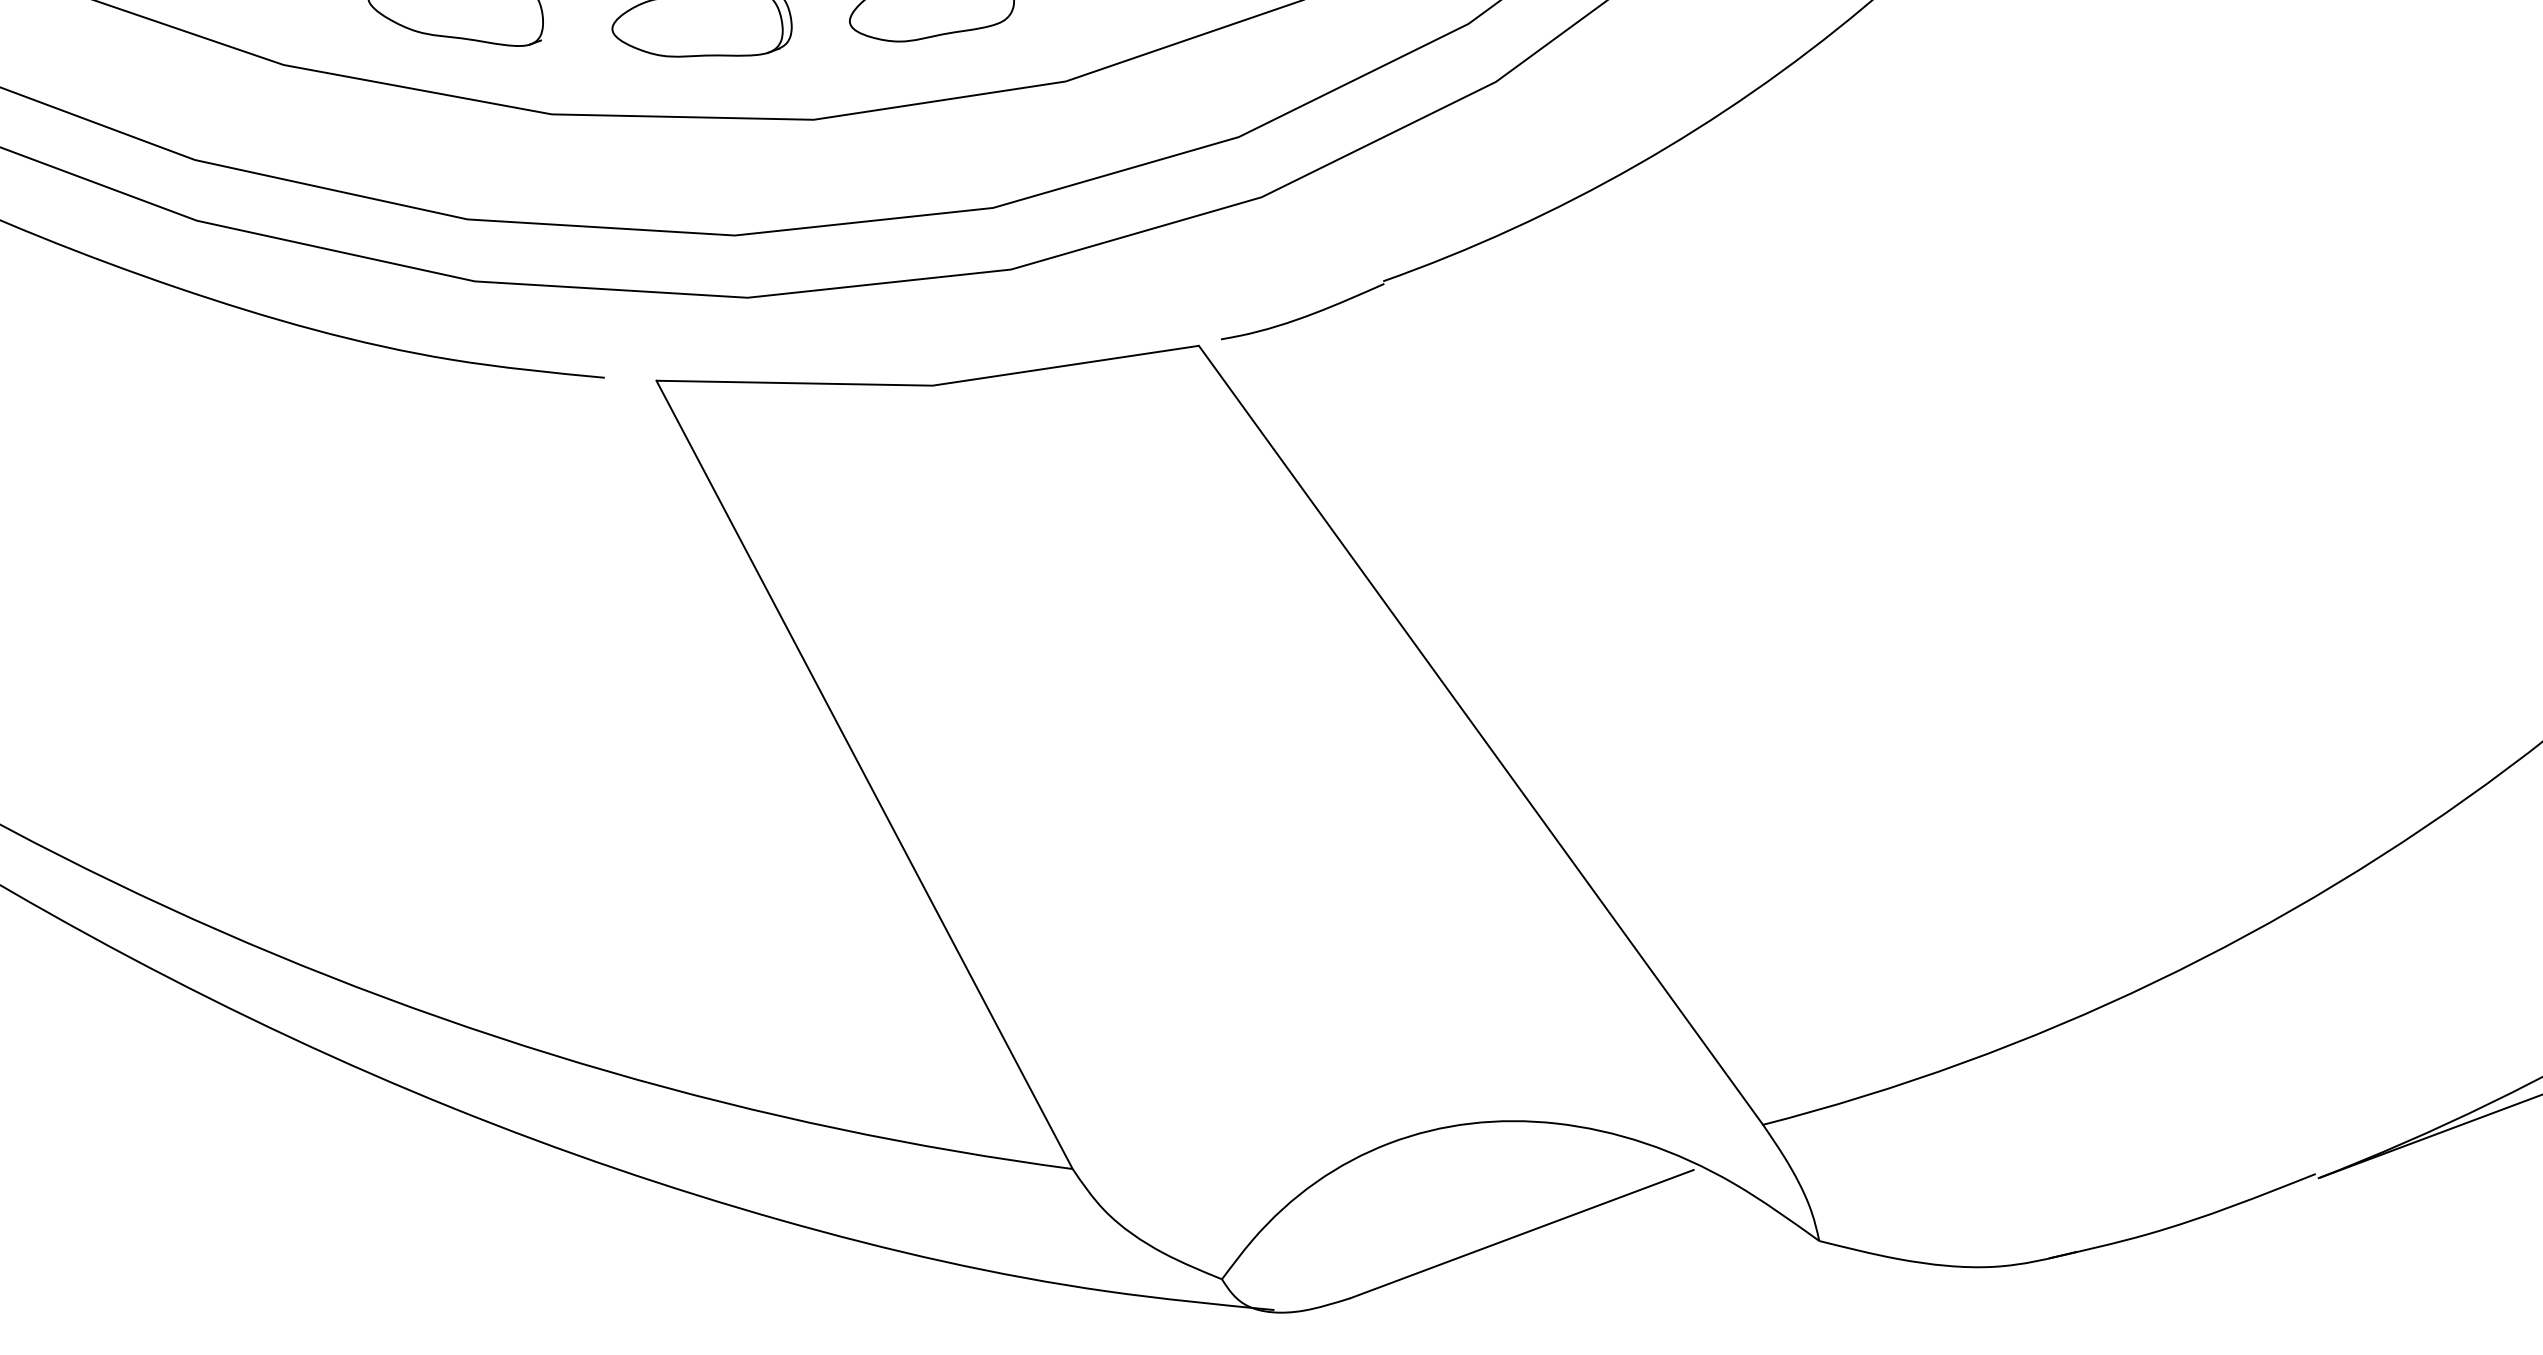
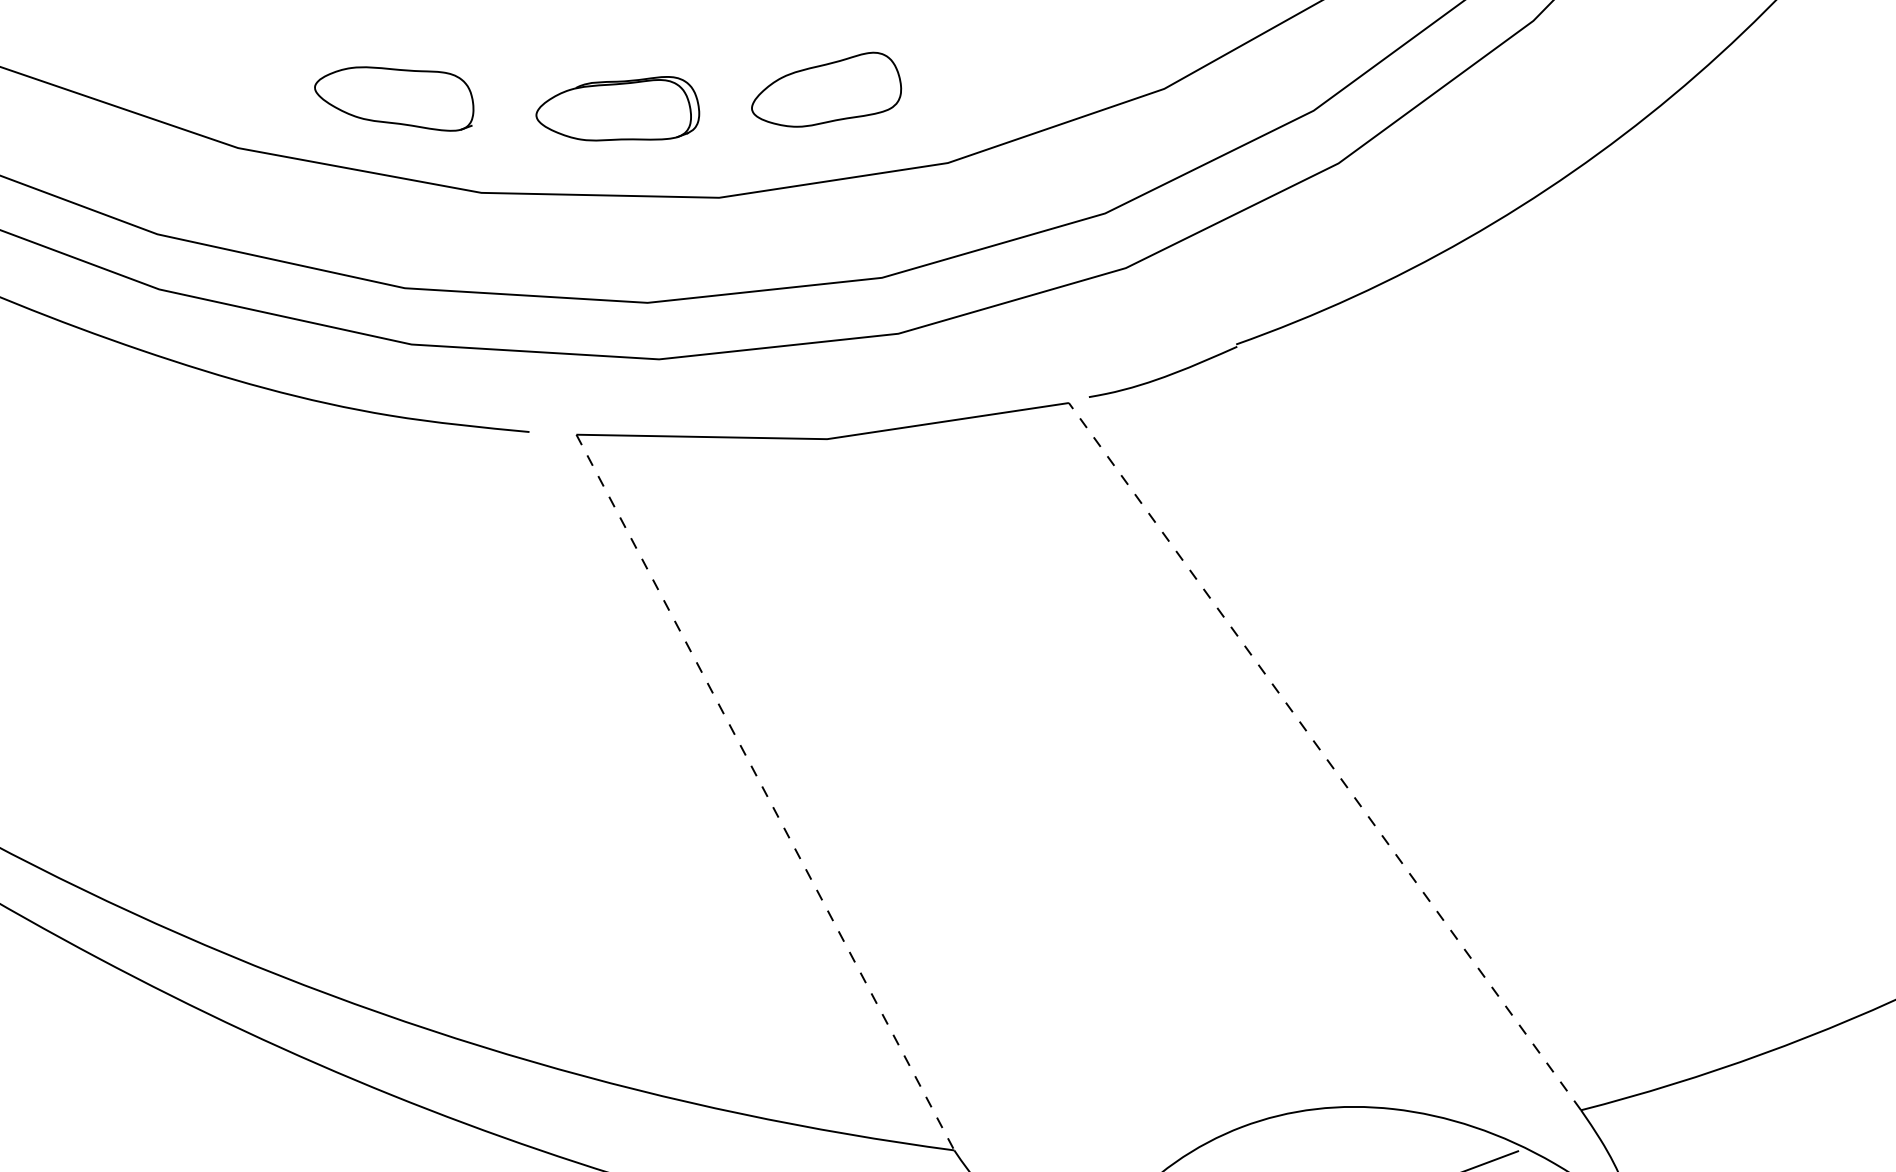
line: (1480, 735) -> (1324, 756), solid -> dashed
line: (864, 774) -> (765, 792), solid -> dashed

